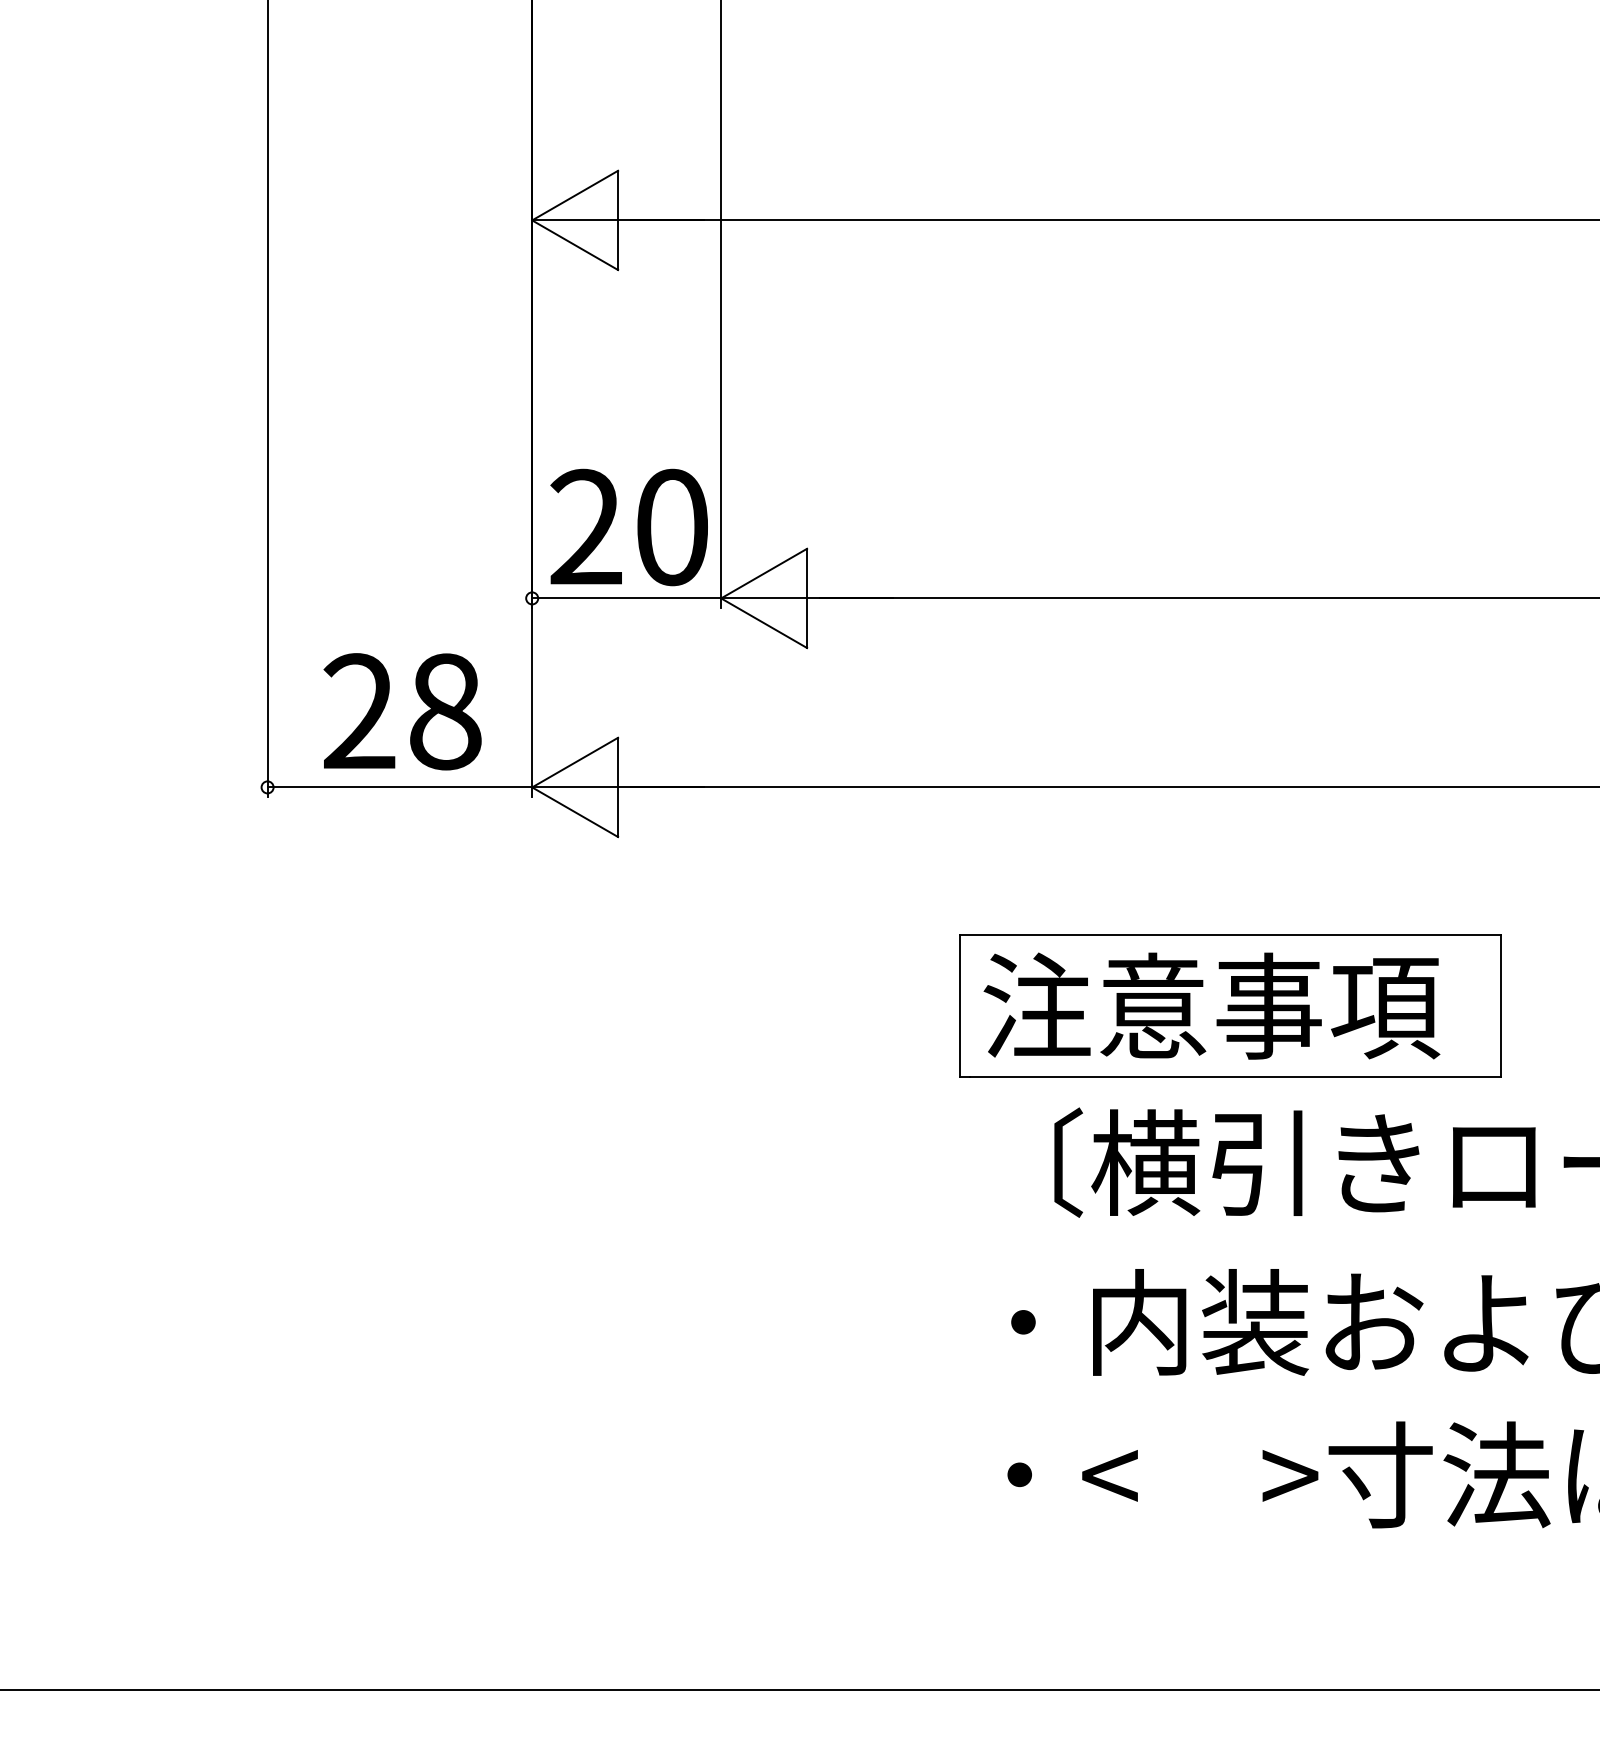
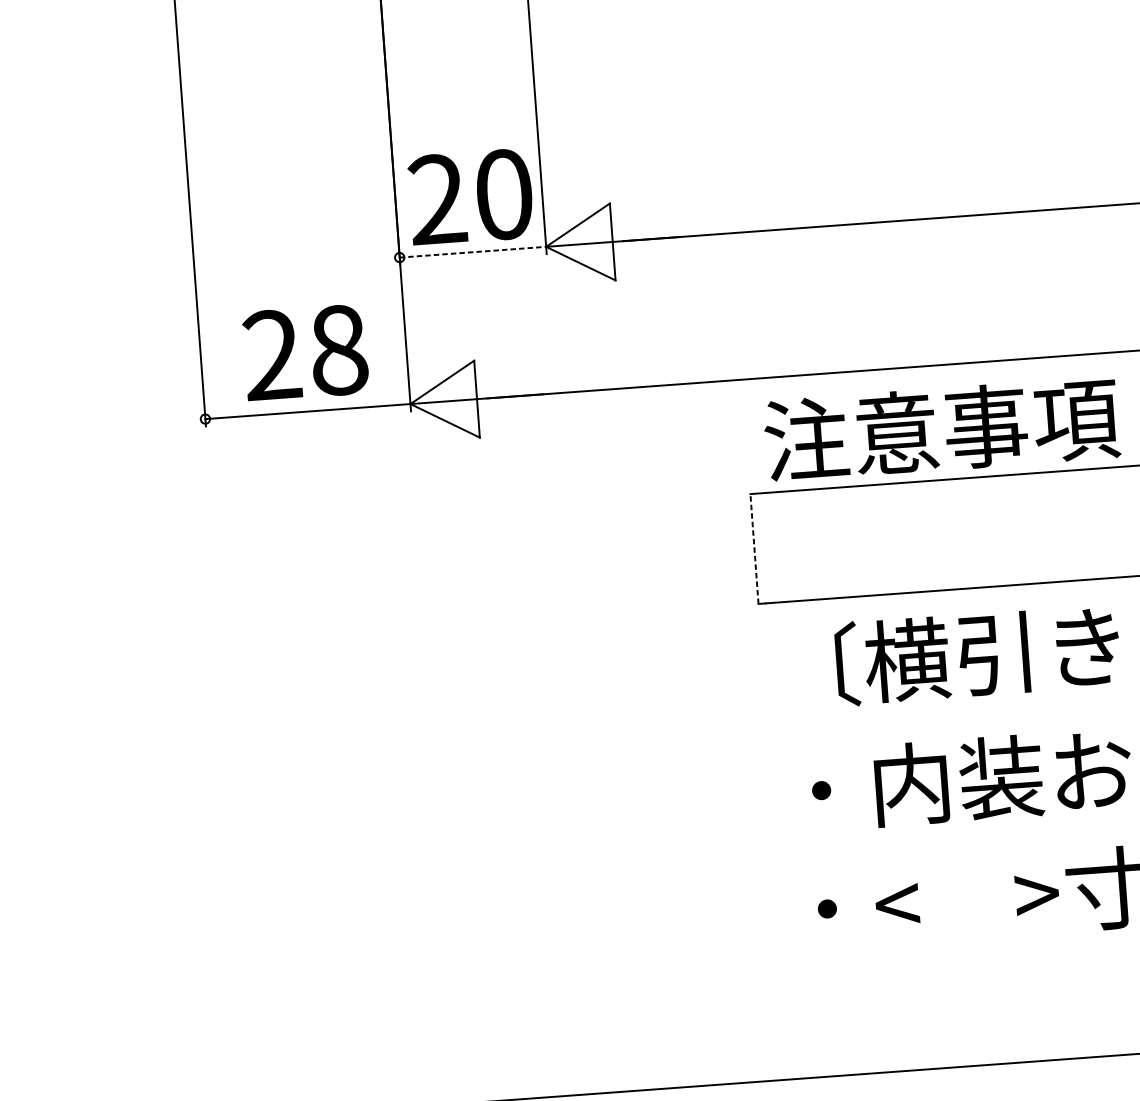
line: (627, 598) -> (473, 252), solid -> dashed
line: (960, 1005) -> (754, 548), solid -> dashed
text: (1211, 1005) -> (941, 429), moved

